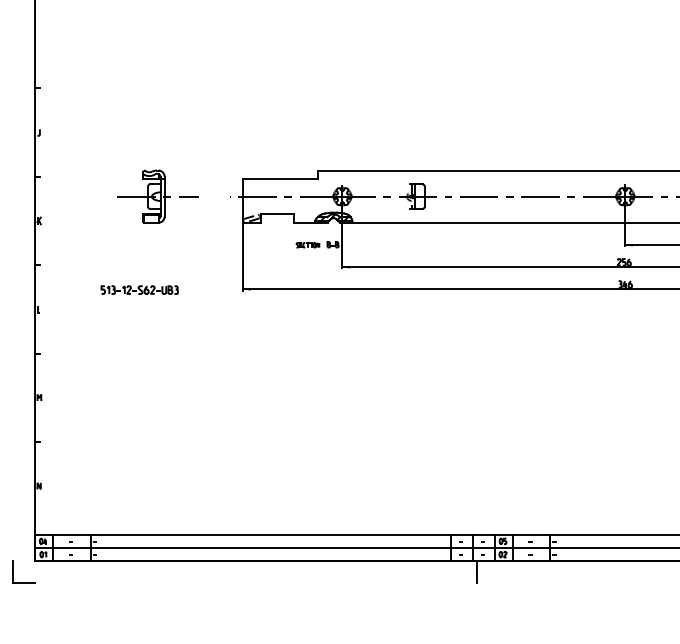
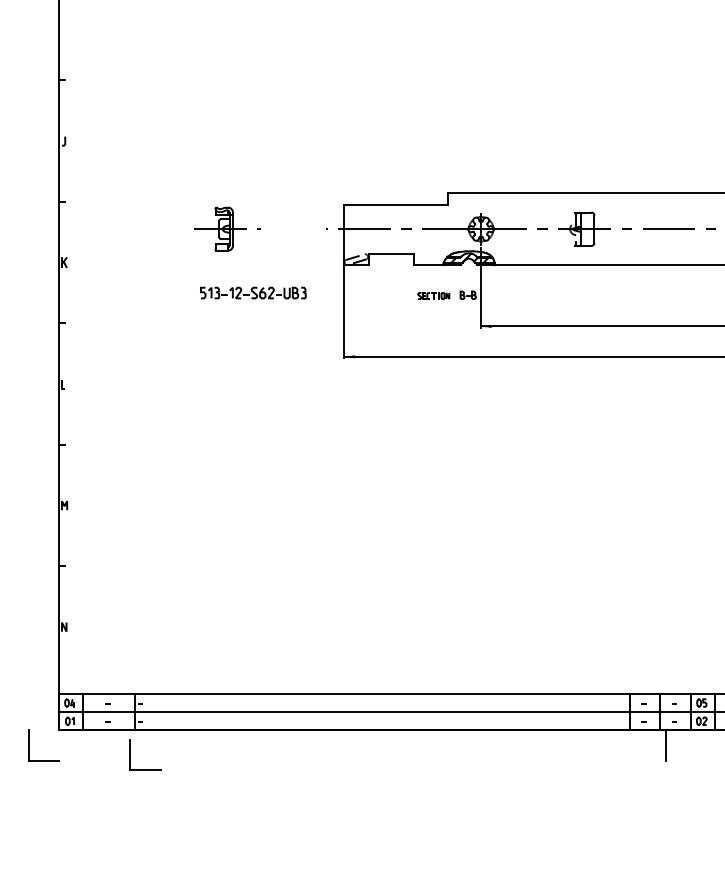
part: (157, 196) -> (226, 229), size x0.6
part: (139, 289) -> (253, 292), moved
part: (87, 578) -> (130, 754), added

